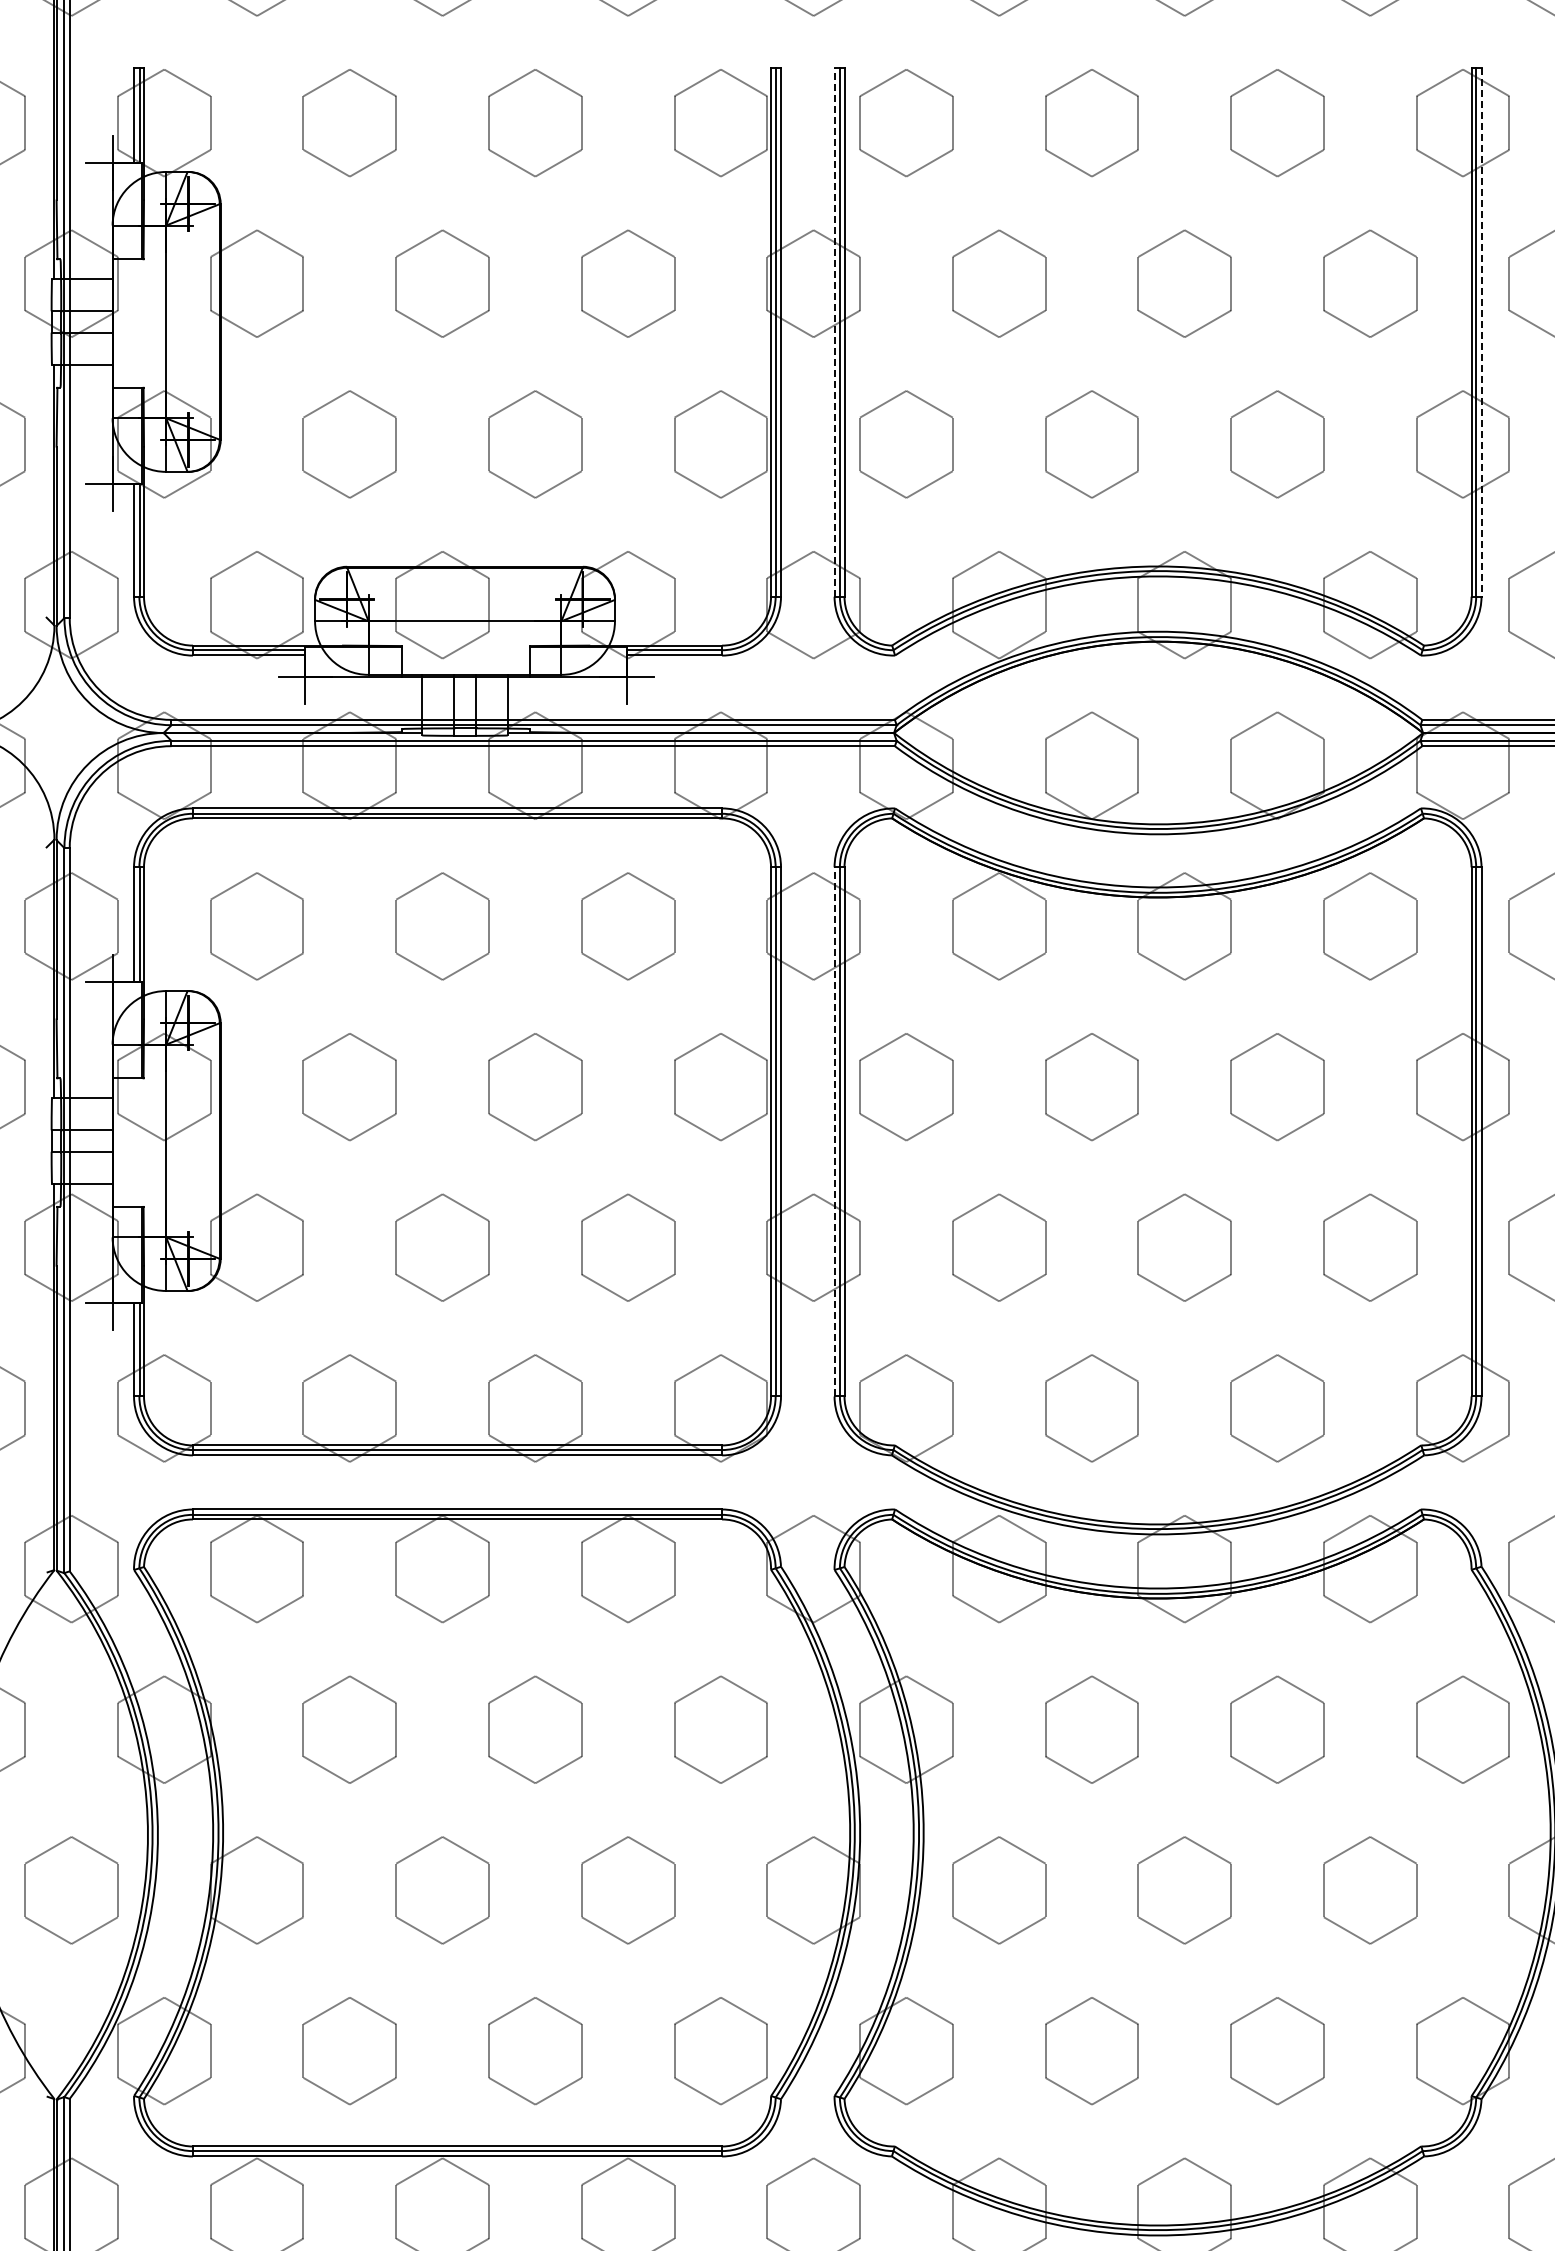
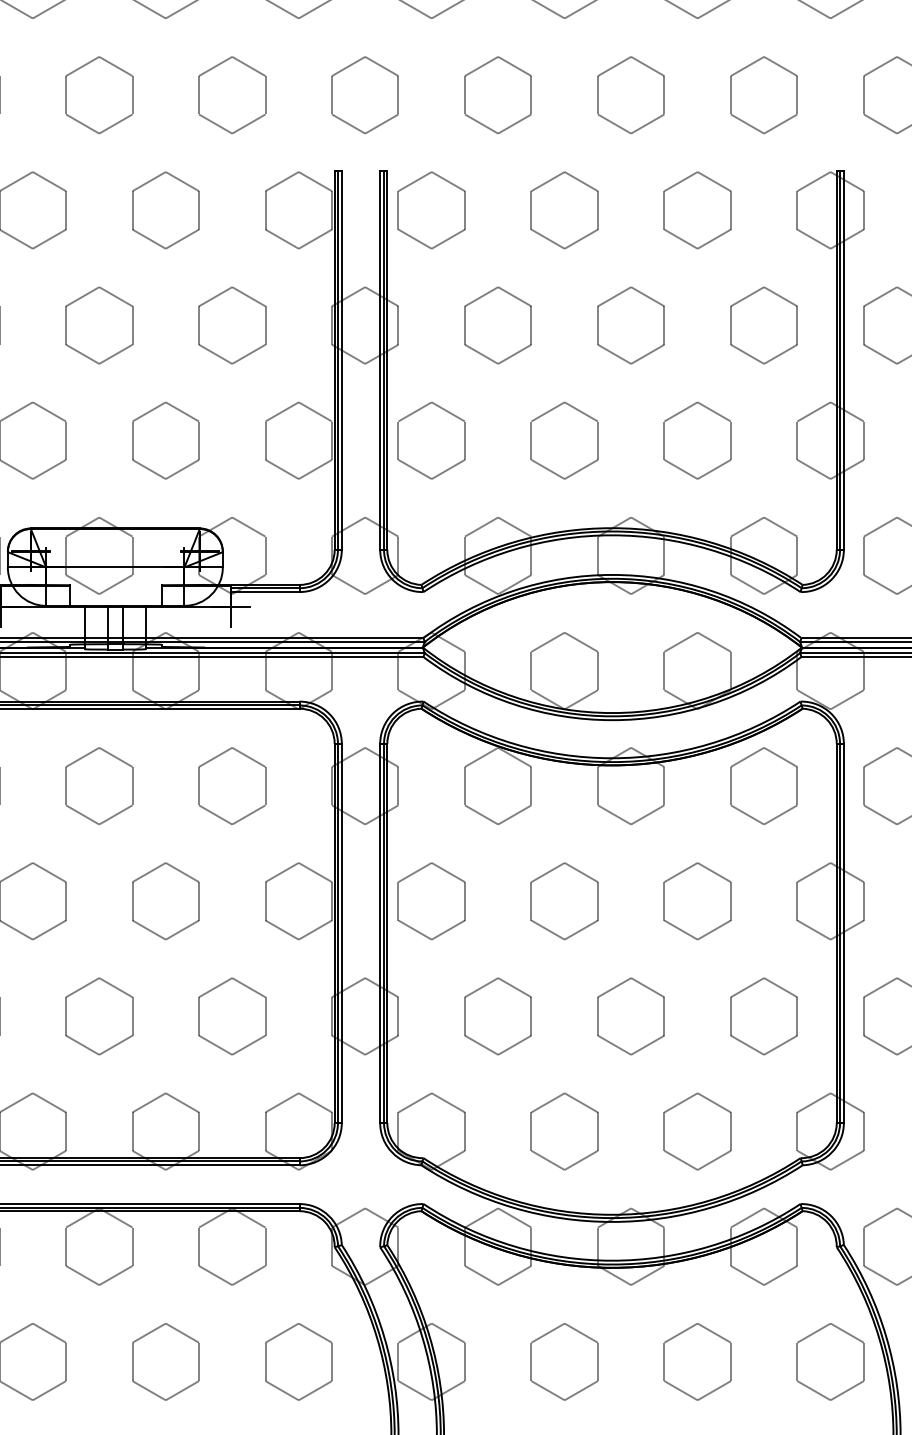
line: (834, 332) -> (380, 360), dashed -> solid
line: (1481, 332) -> (843, 360), dashed -> solid
line: (834, 1131) -> (380, 933), dashed -> solid

